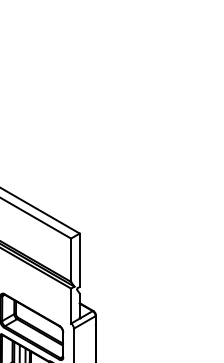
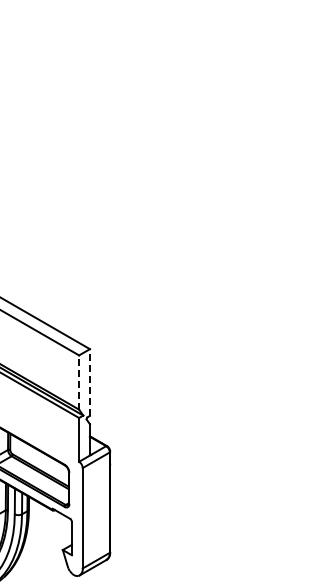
line: (71, 260) -> (79, 382), solid -> dashed
line: (79, 260) -> (89, 382), solid -> dashed

